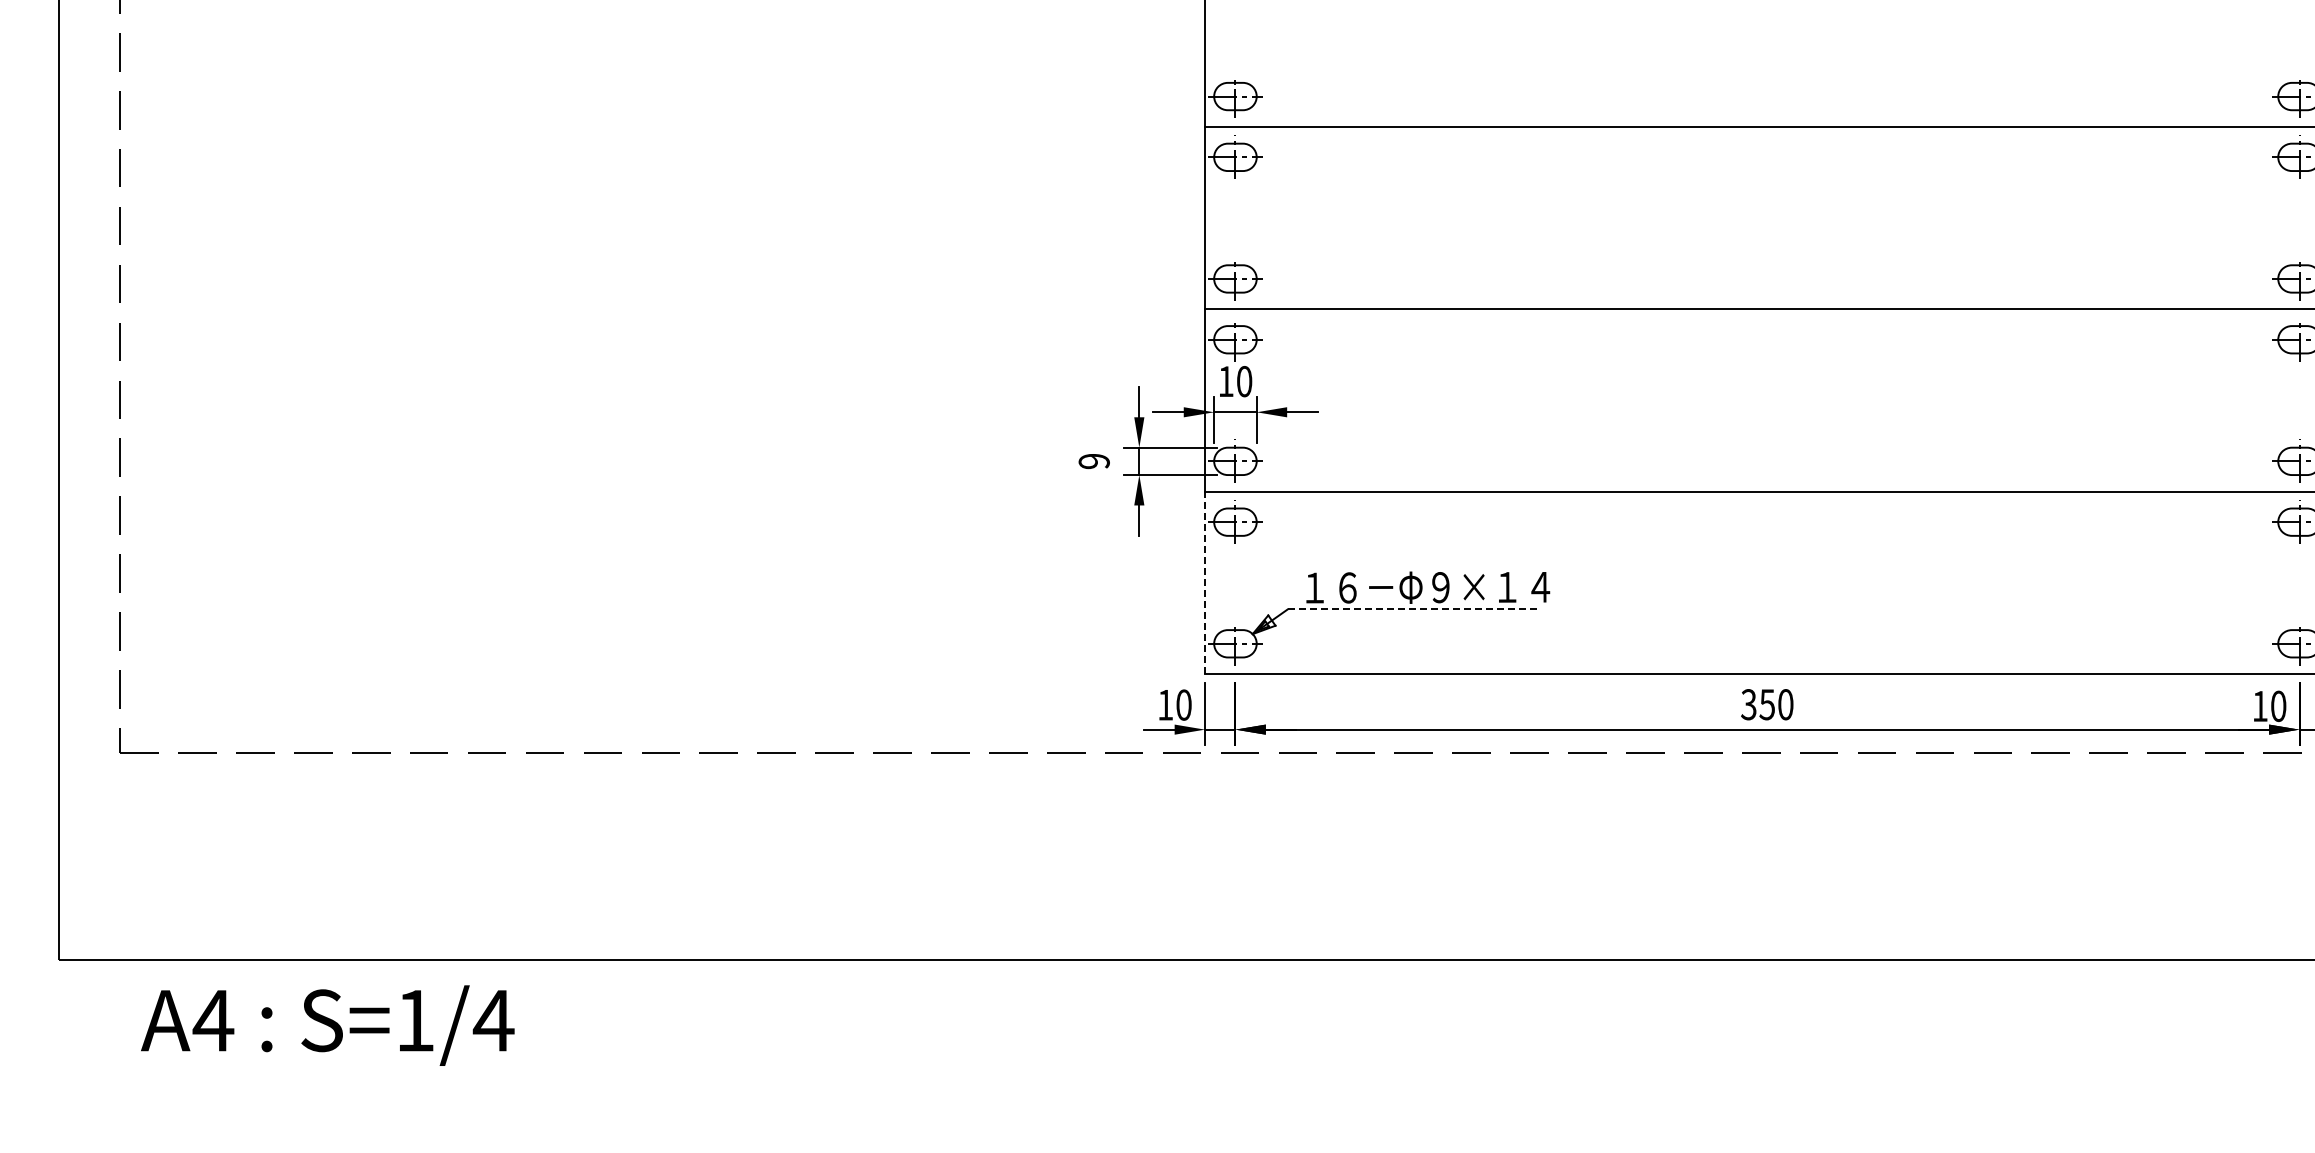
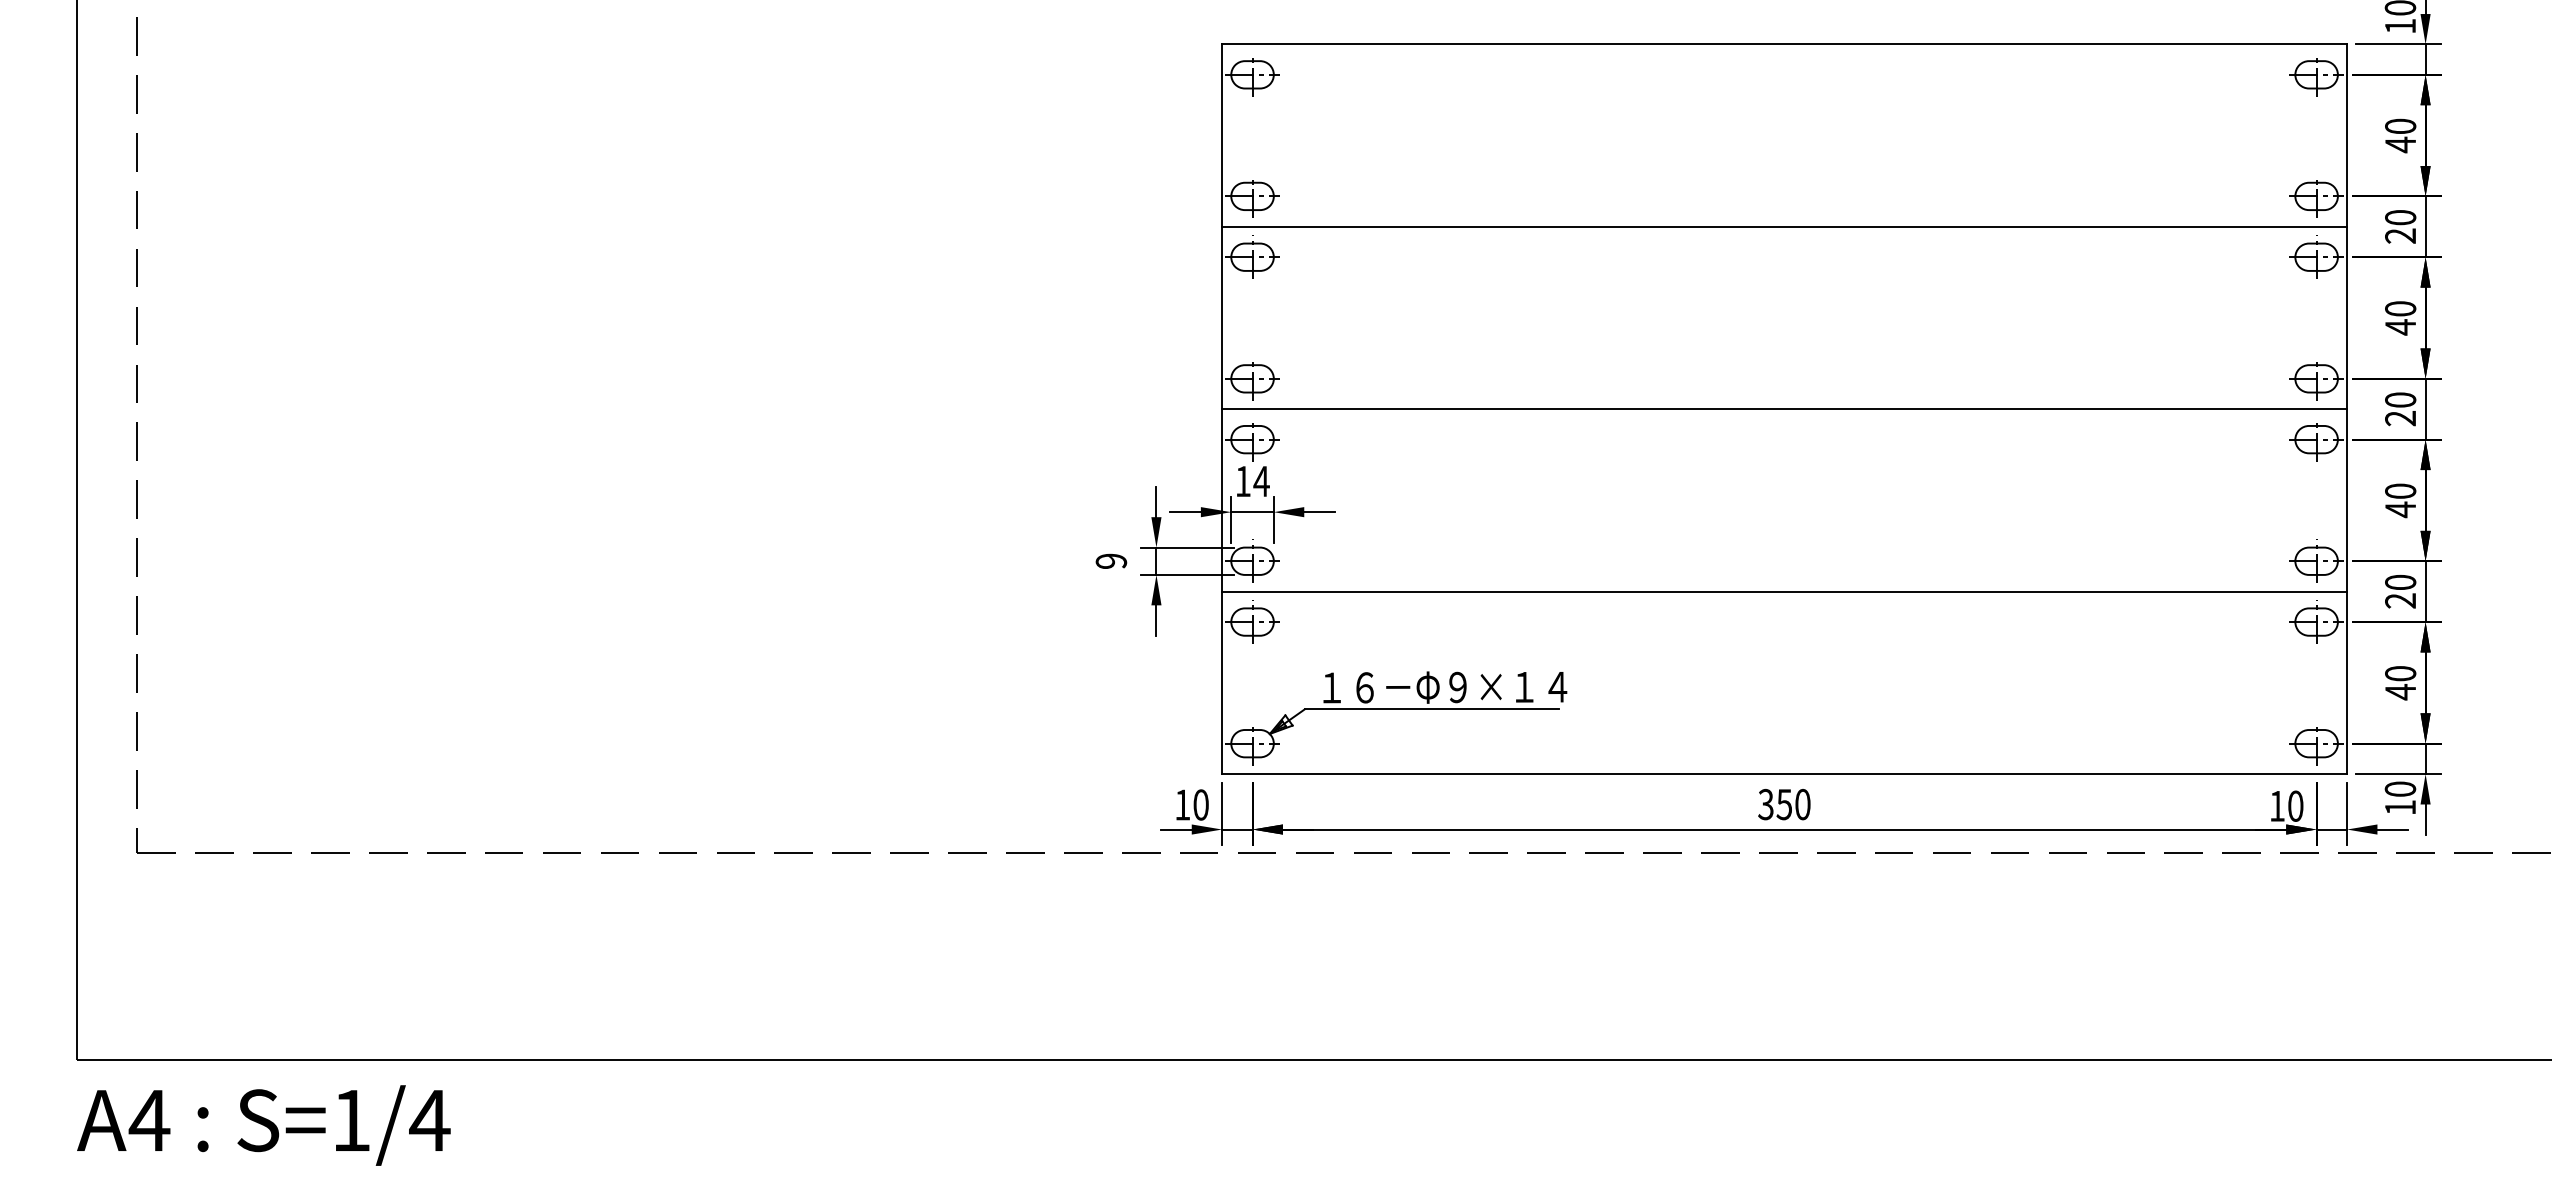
text: (1244, 381) -> (1261, 481), 10 -> 14
line: (1205, 582) -> (1222, 682), dashed -> solid
line: (1414, 609) -> (1431, 709), dashed -> solid
text: (327, 1025) -> (263, 1125), moved

